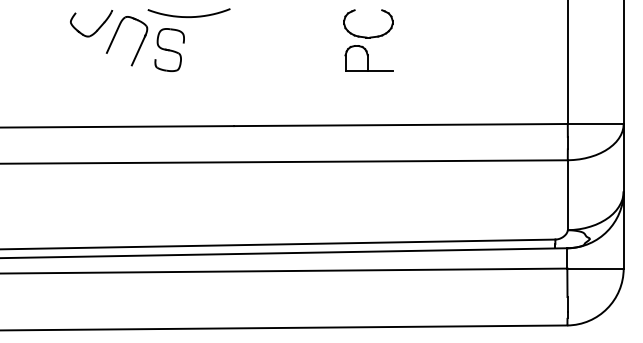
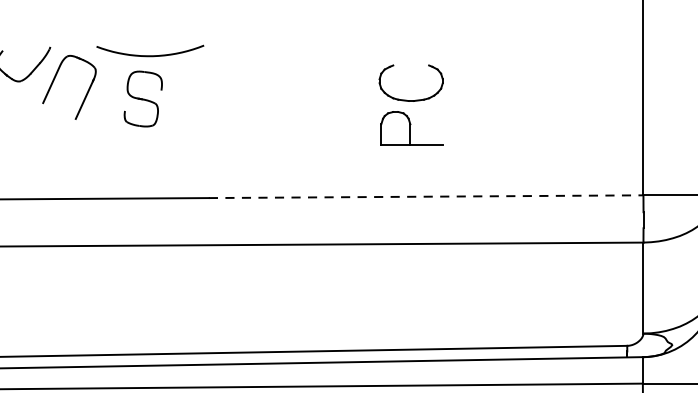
part: (368, 40) -> (411, 104), moved
part: (169, 49) -> (143, 98), moved
line: (400, 125) -> (425, 197), solid -> dashed

